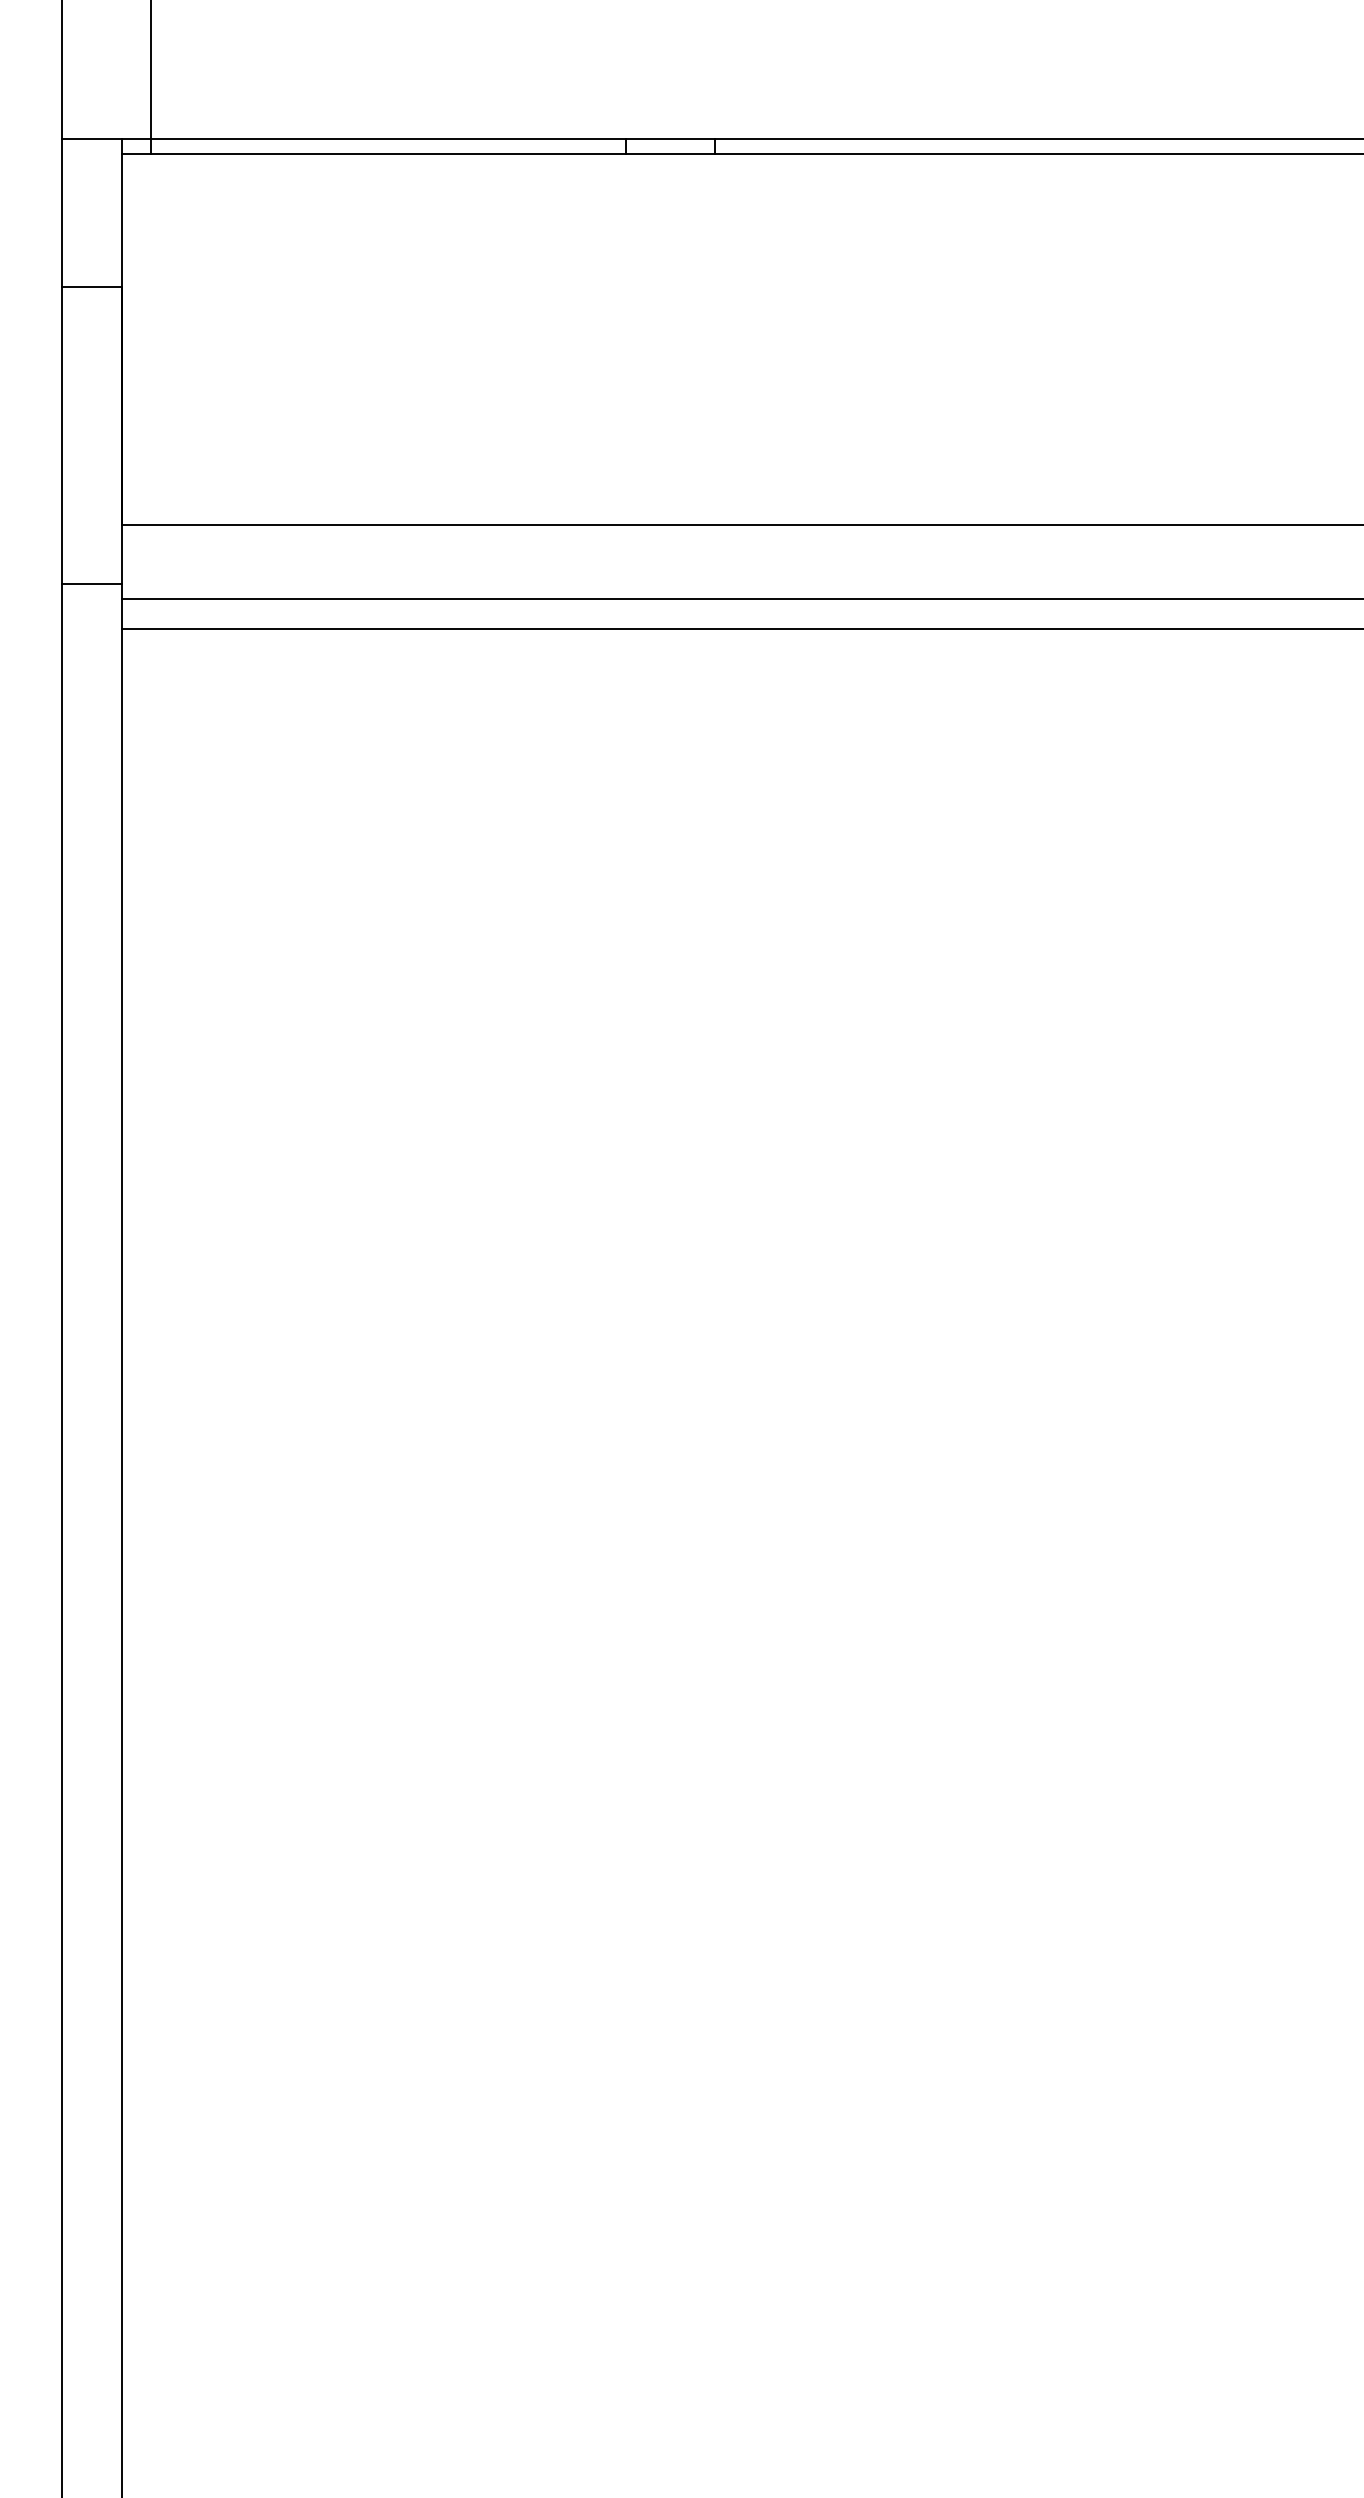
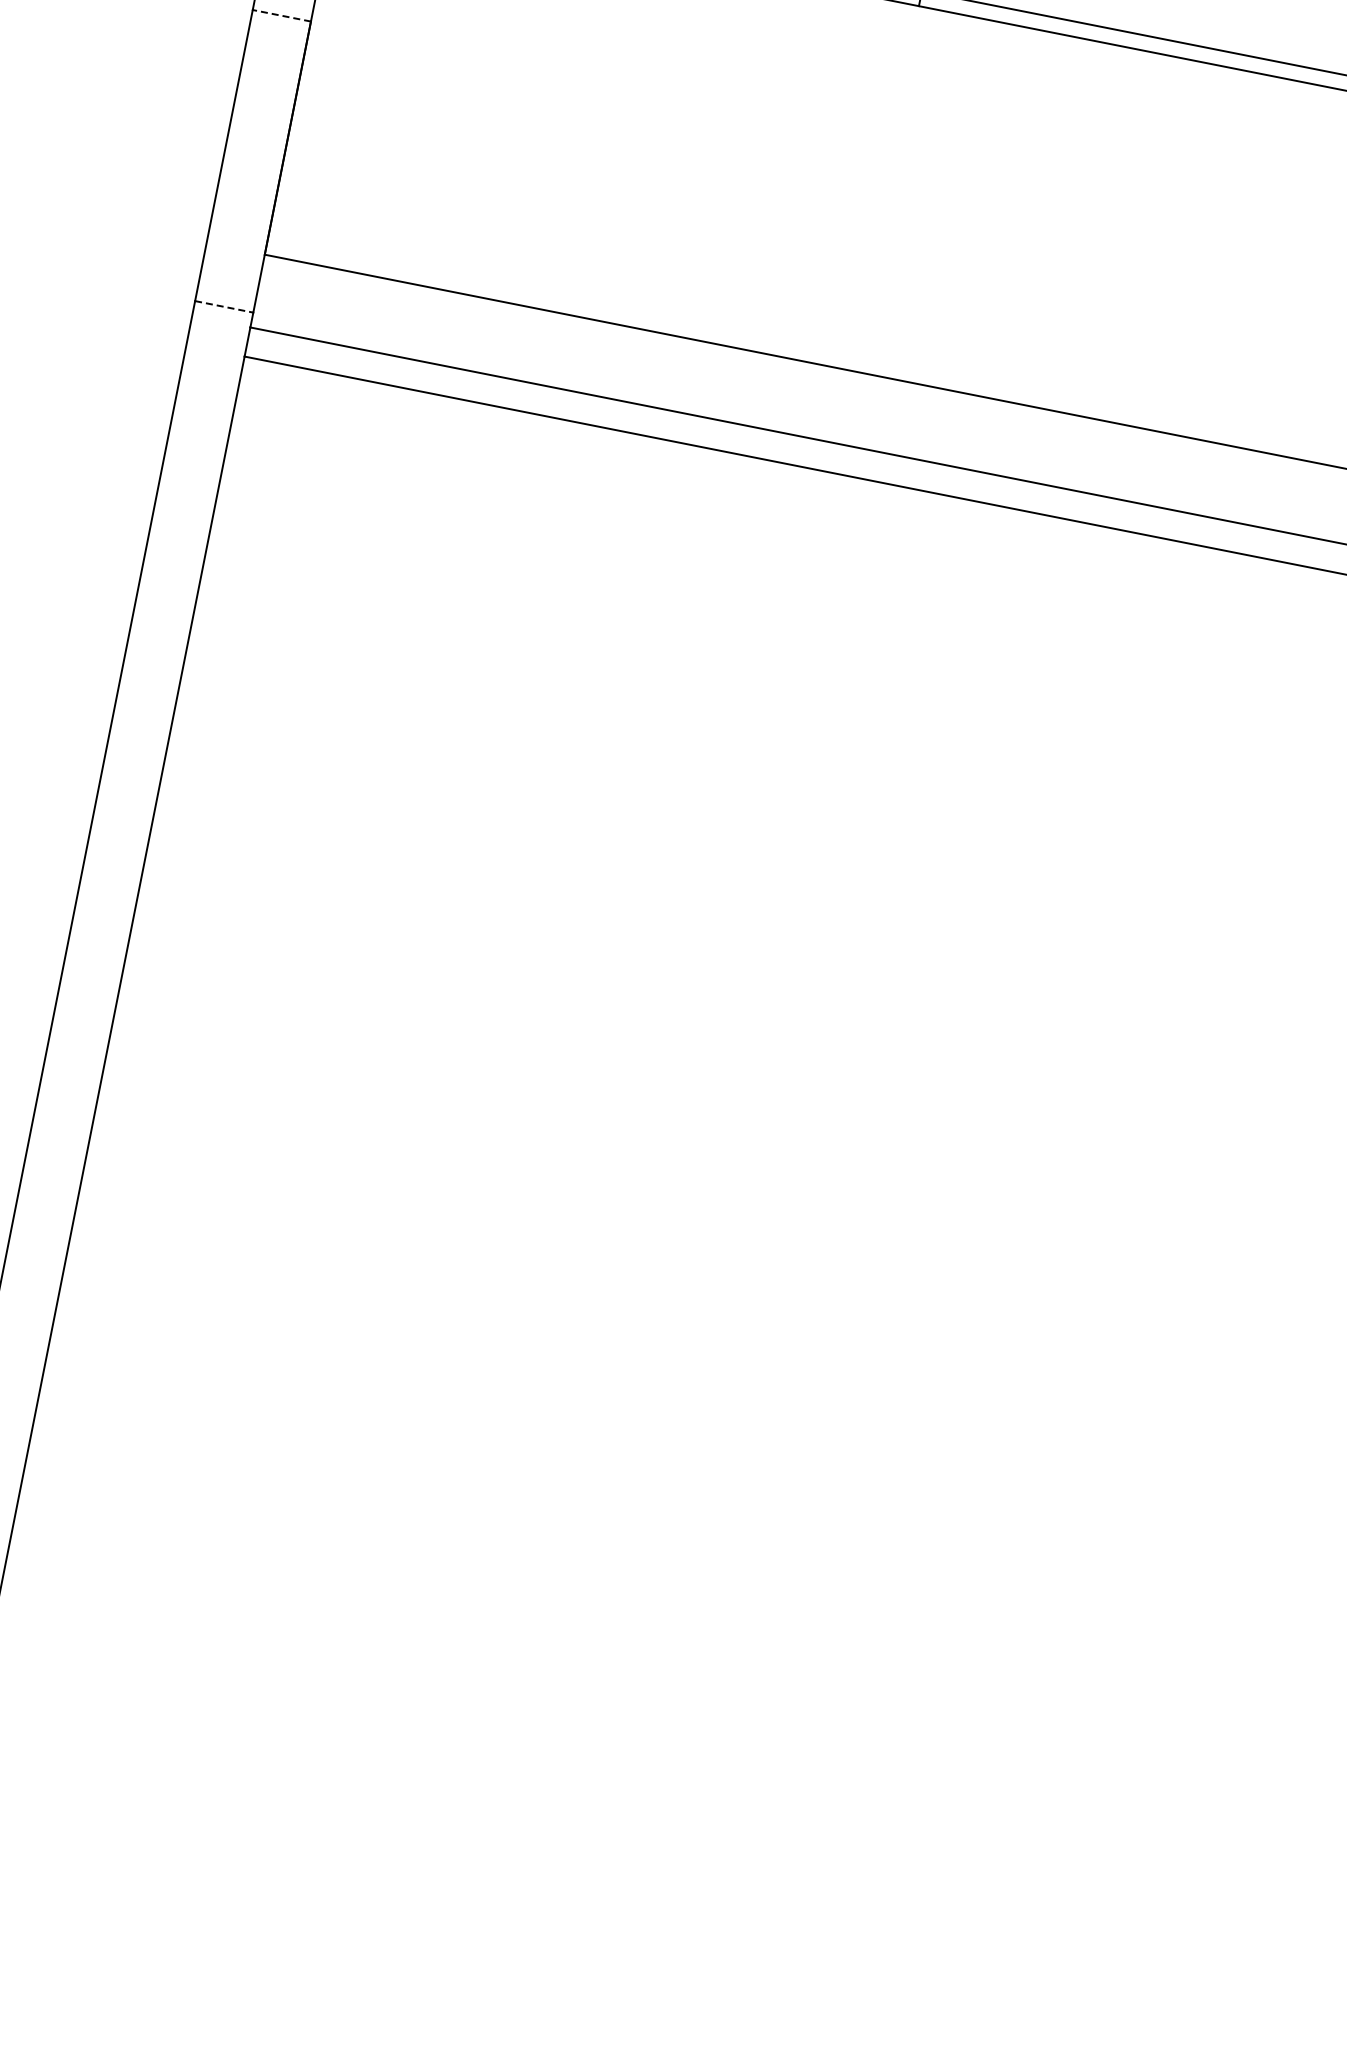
line: (91, 286) -> (281, 15), solid -> dashed
line: (91, 583) -> (223, 306), solid -> dashed

